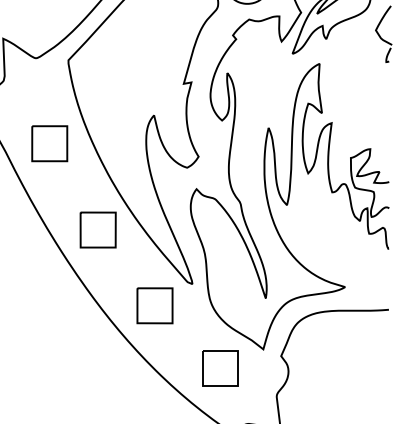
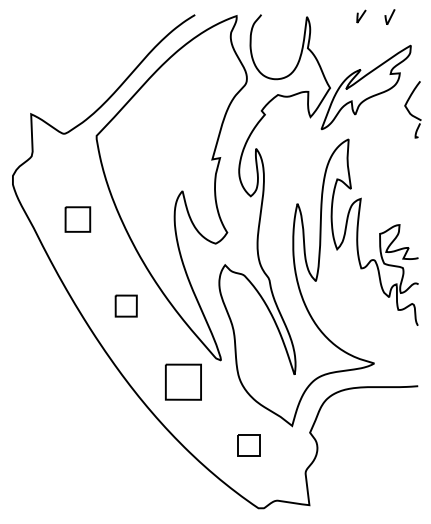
part: (49, 143) -> (77, 219), size x0.7
part: (97, 229) -> (125, 305), size x0.6
part: (219, 368) -> (248, 445), size x0.6

